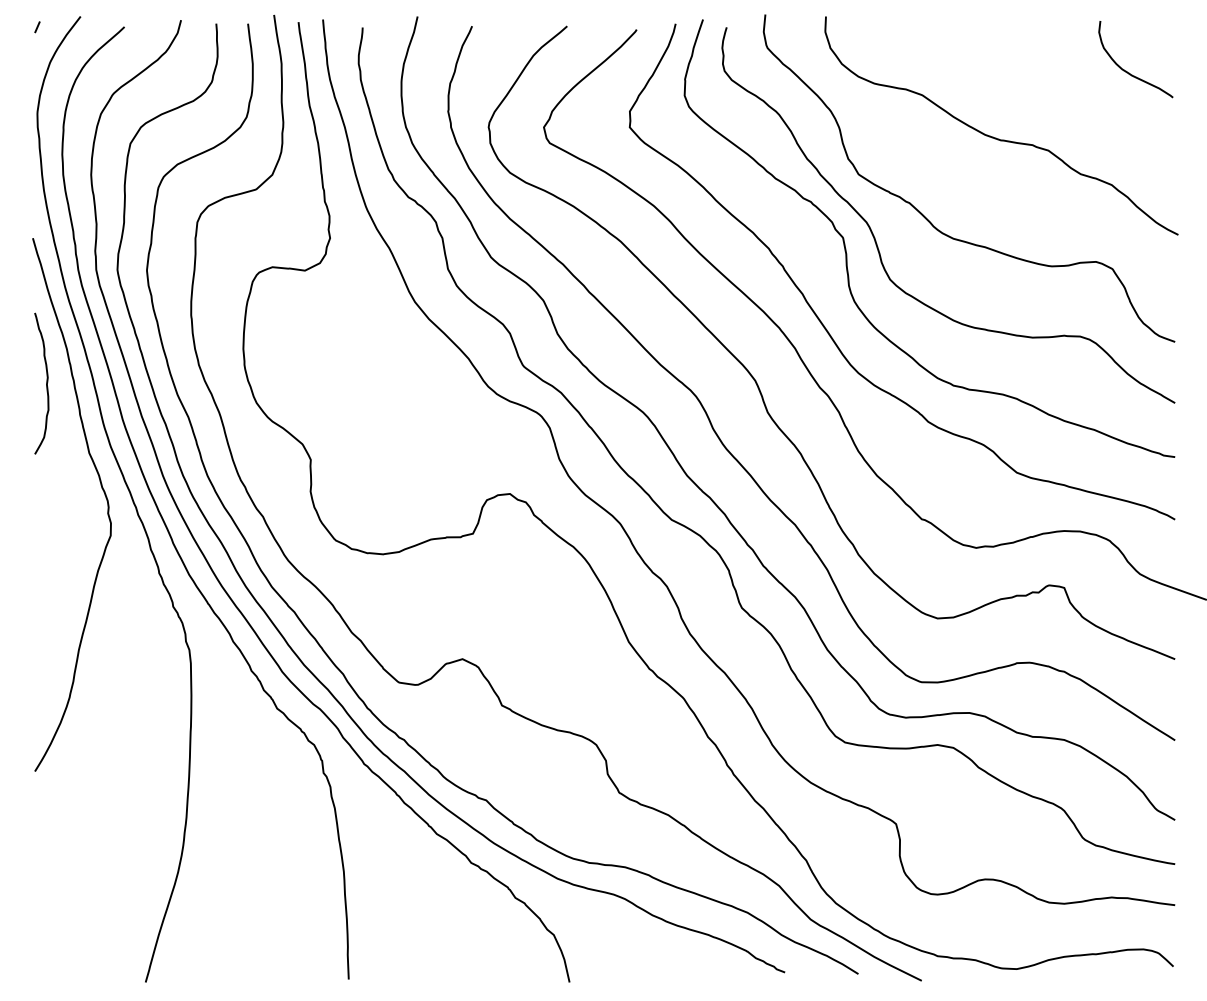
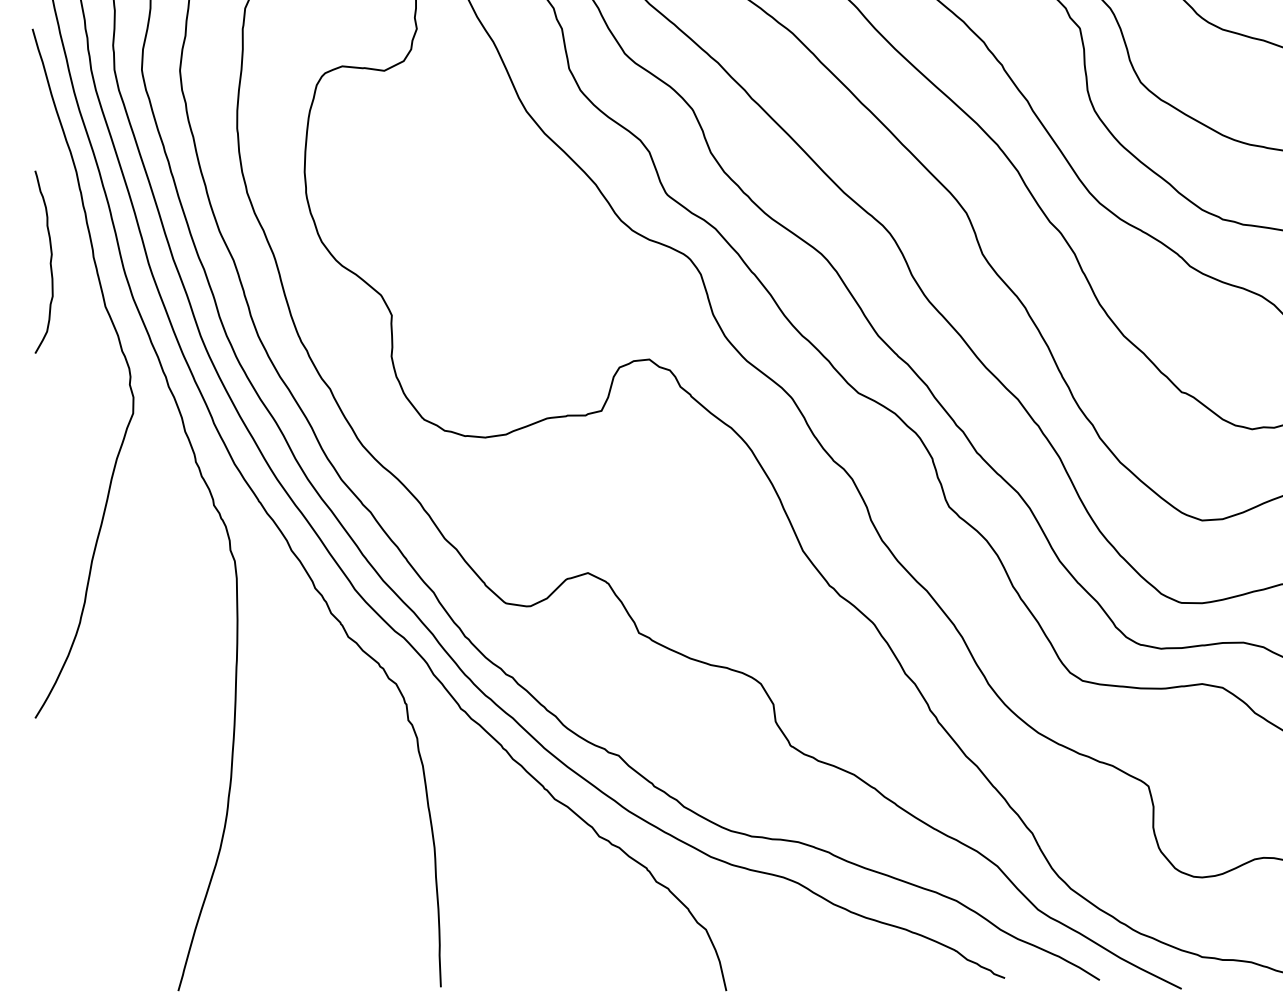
curve: (46, 383) -> (50, 261), moved

